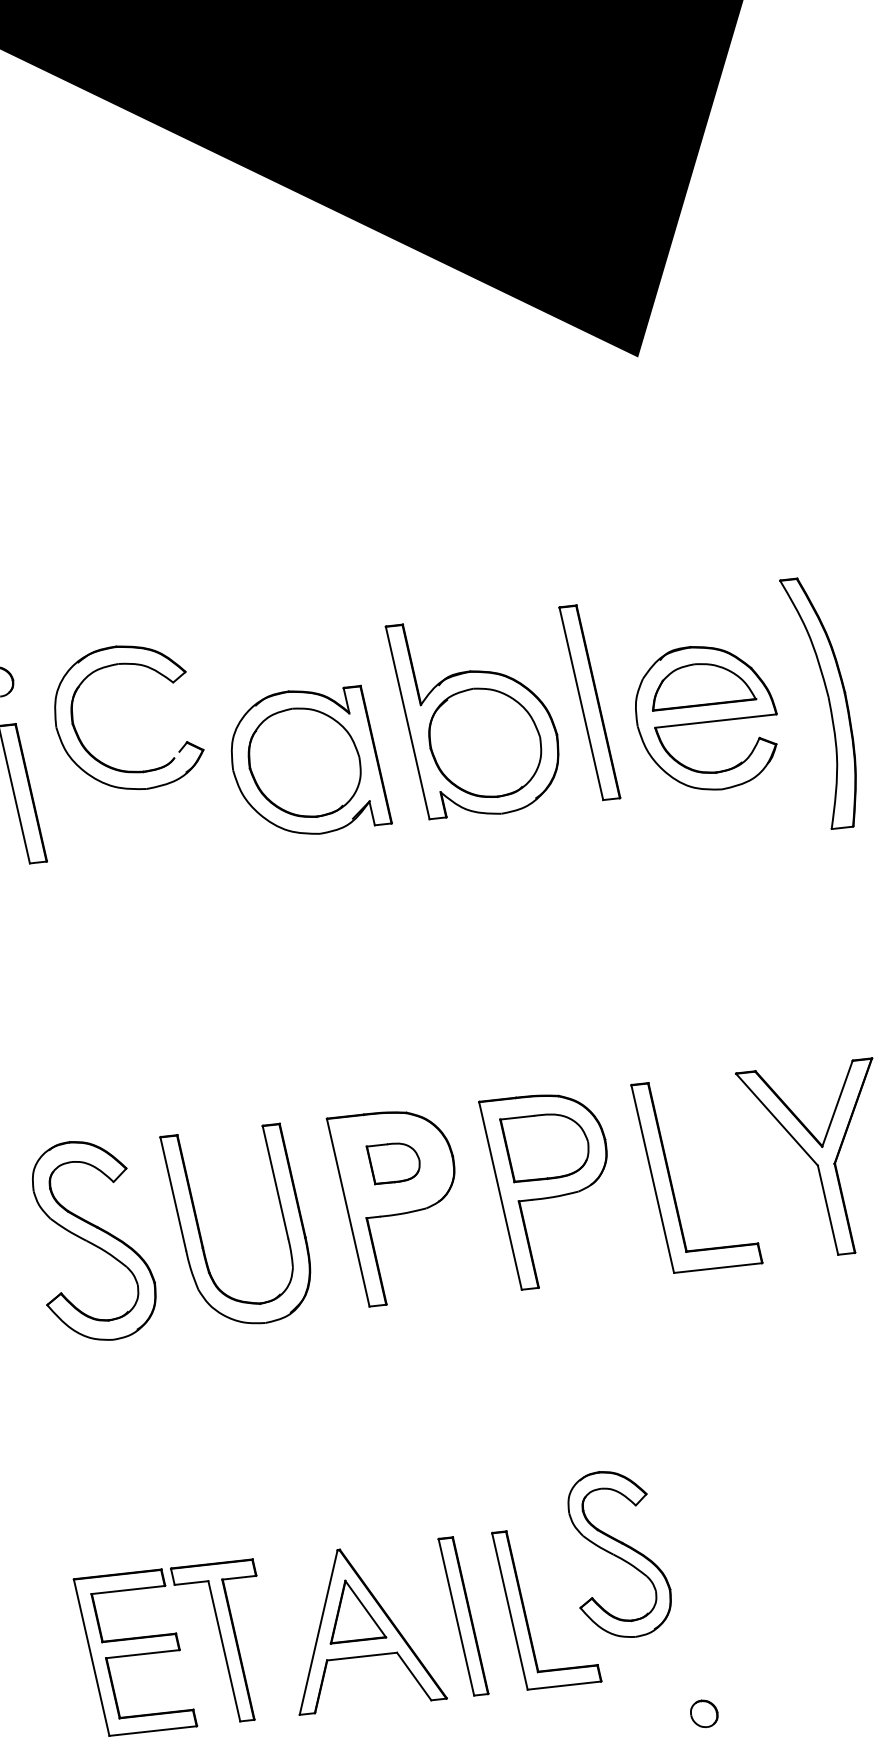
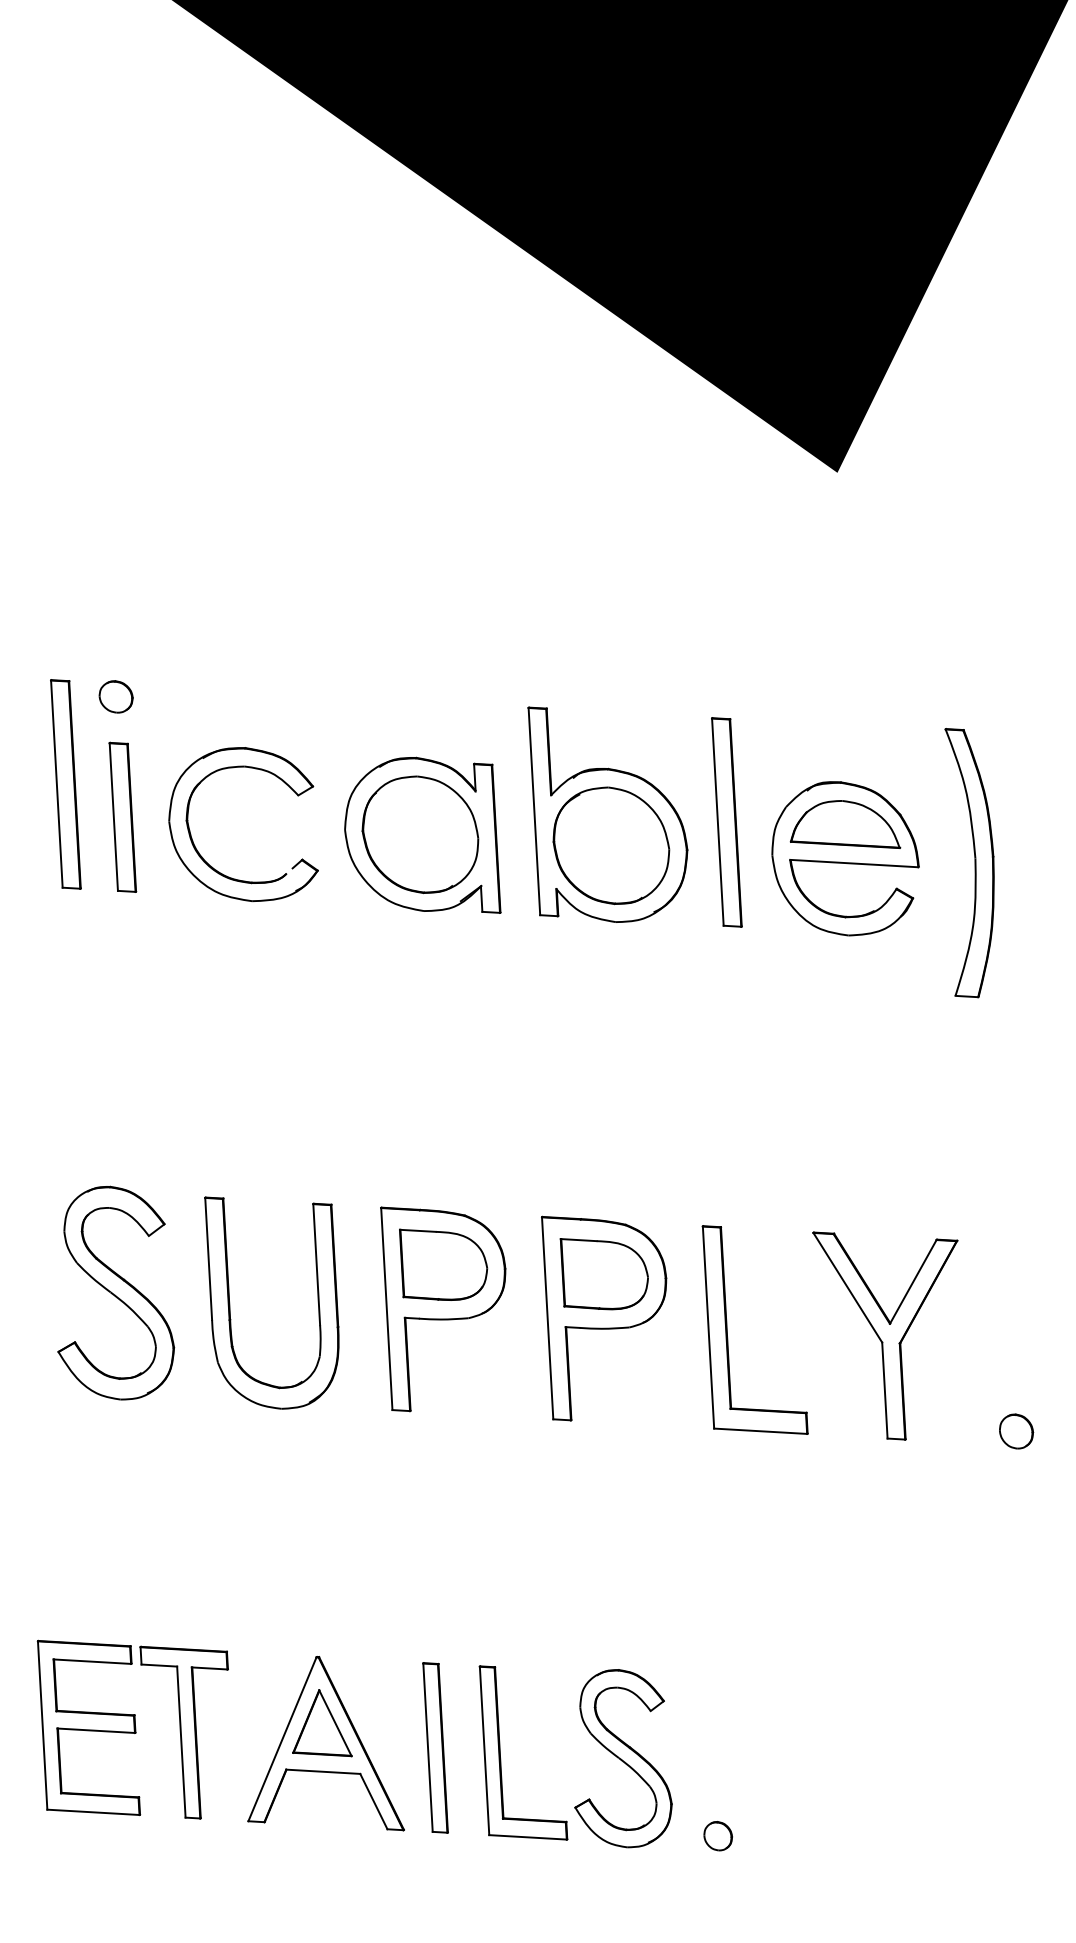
part: (94, 755) -> (203, 857), moved
part: (394, 1162) -> (443, 1264), size x1.67
part: (617, 1554) -> (623, 1758), moved
part: (703, 1714) -> (717, 1836), moved

